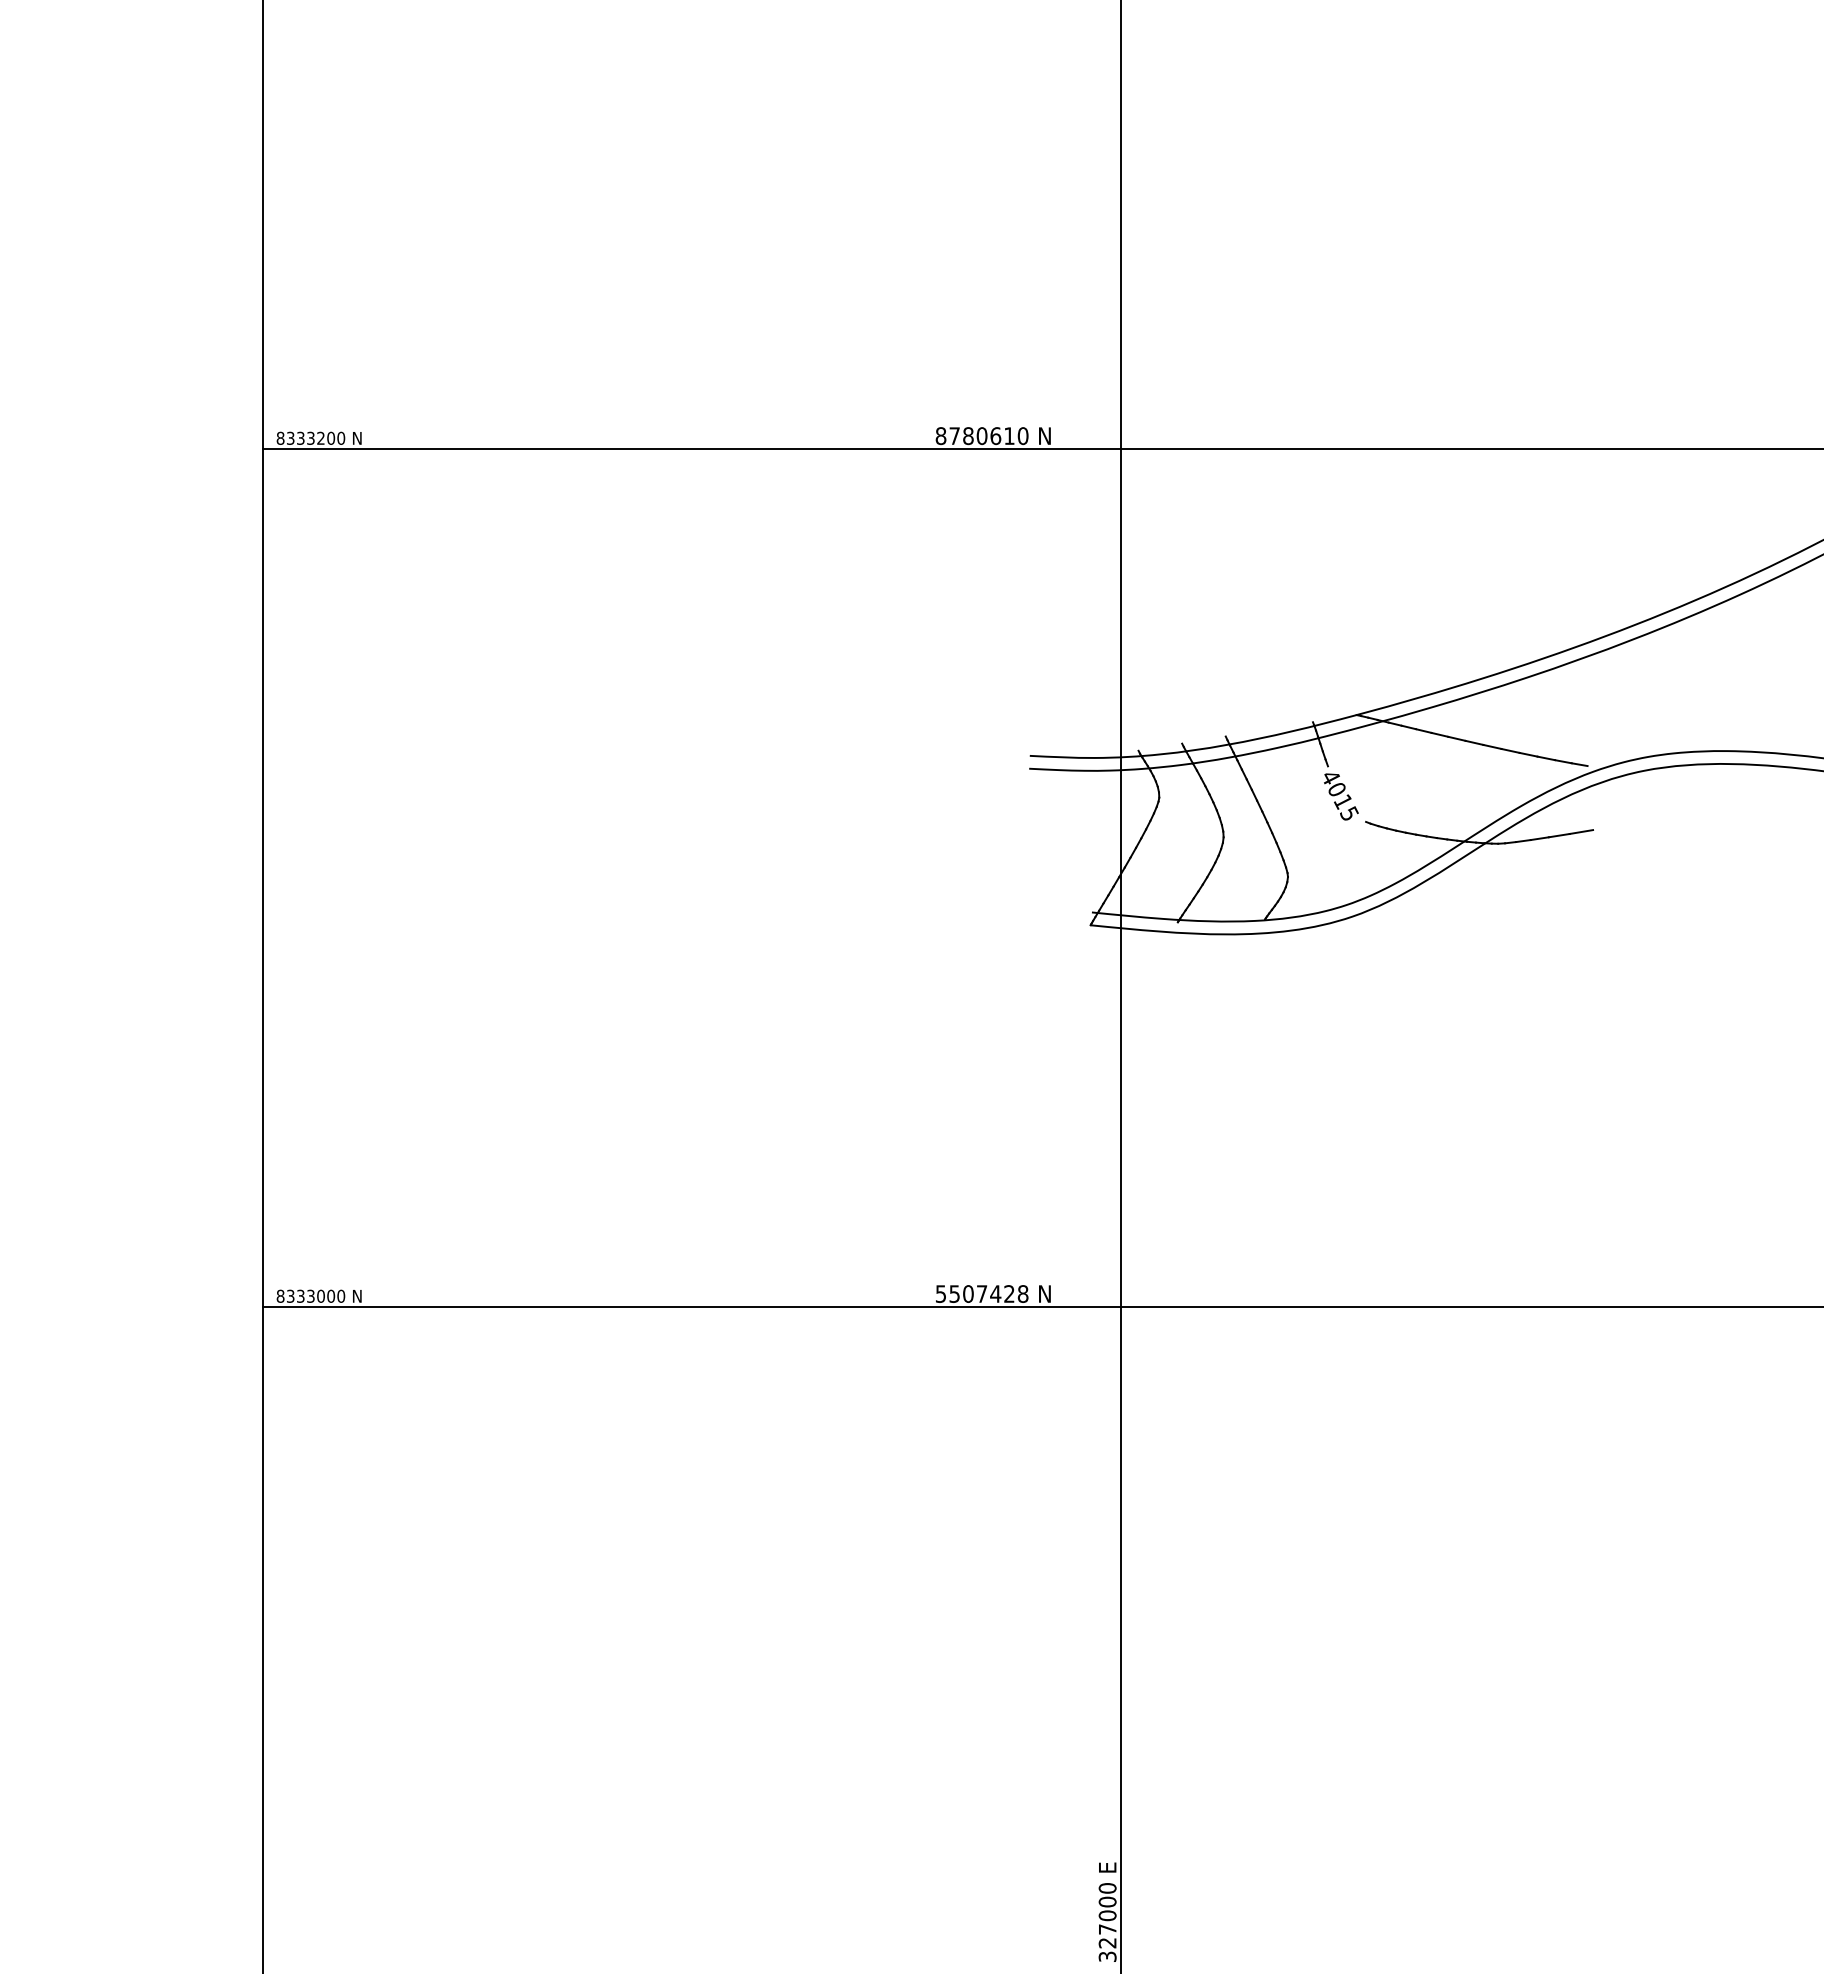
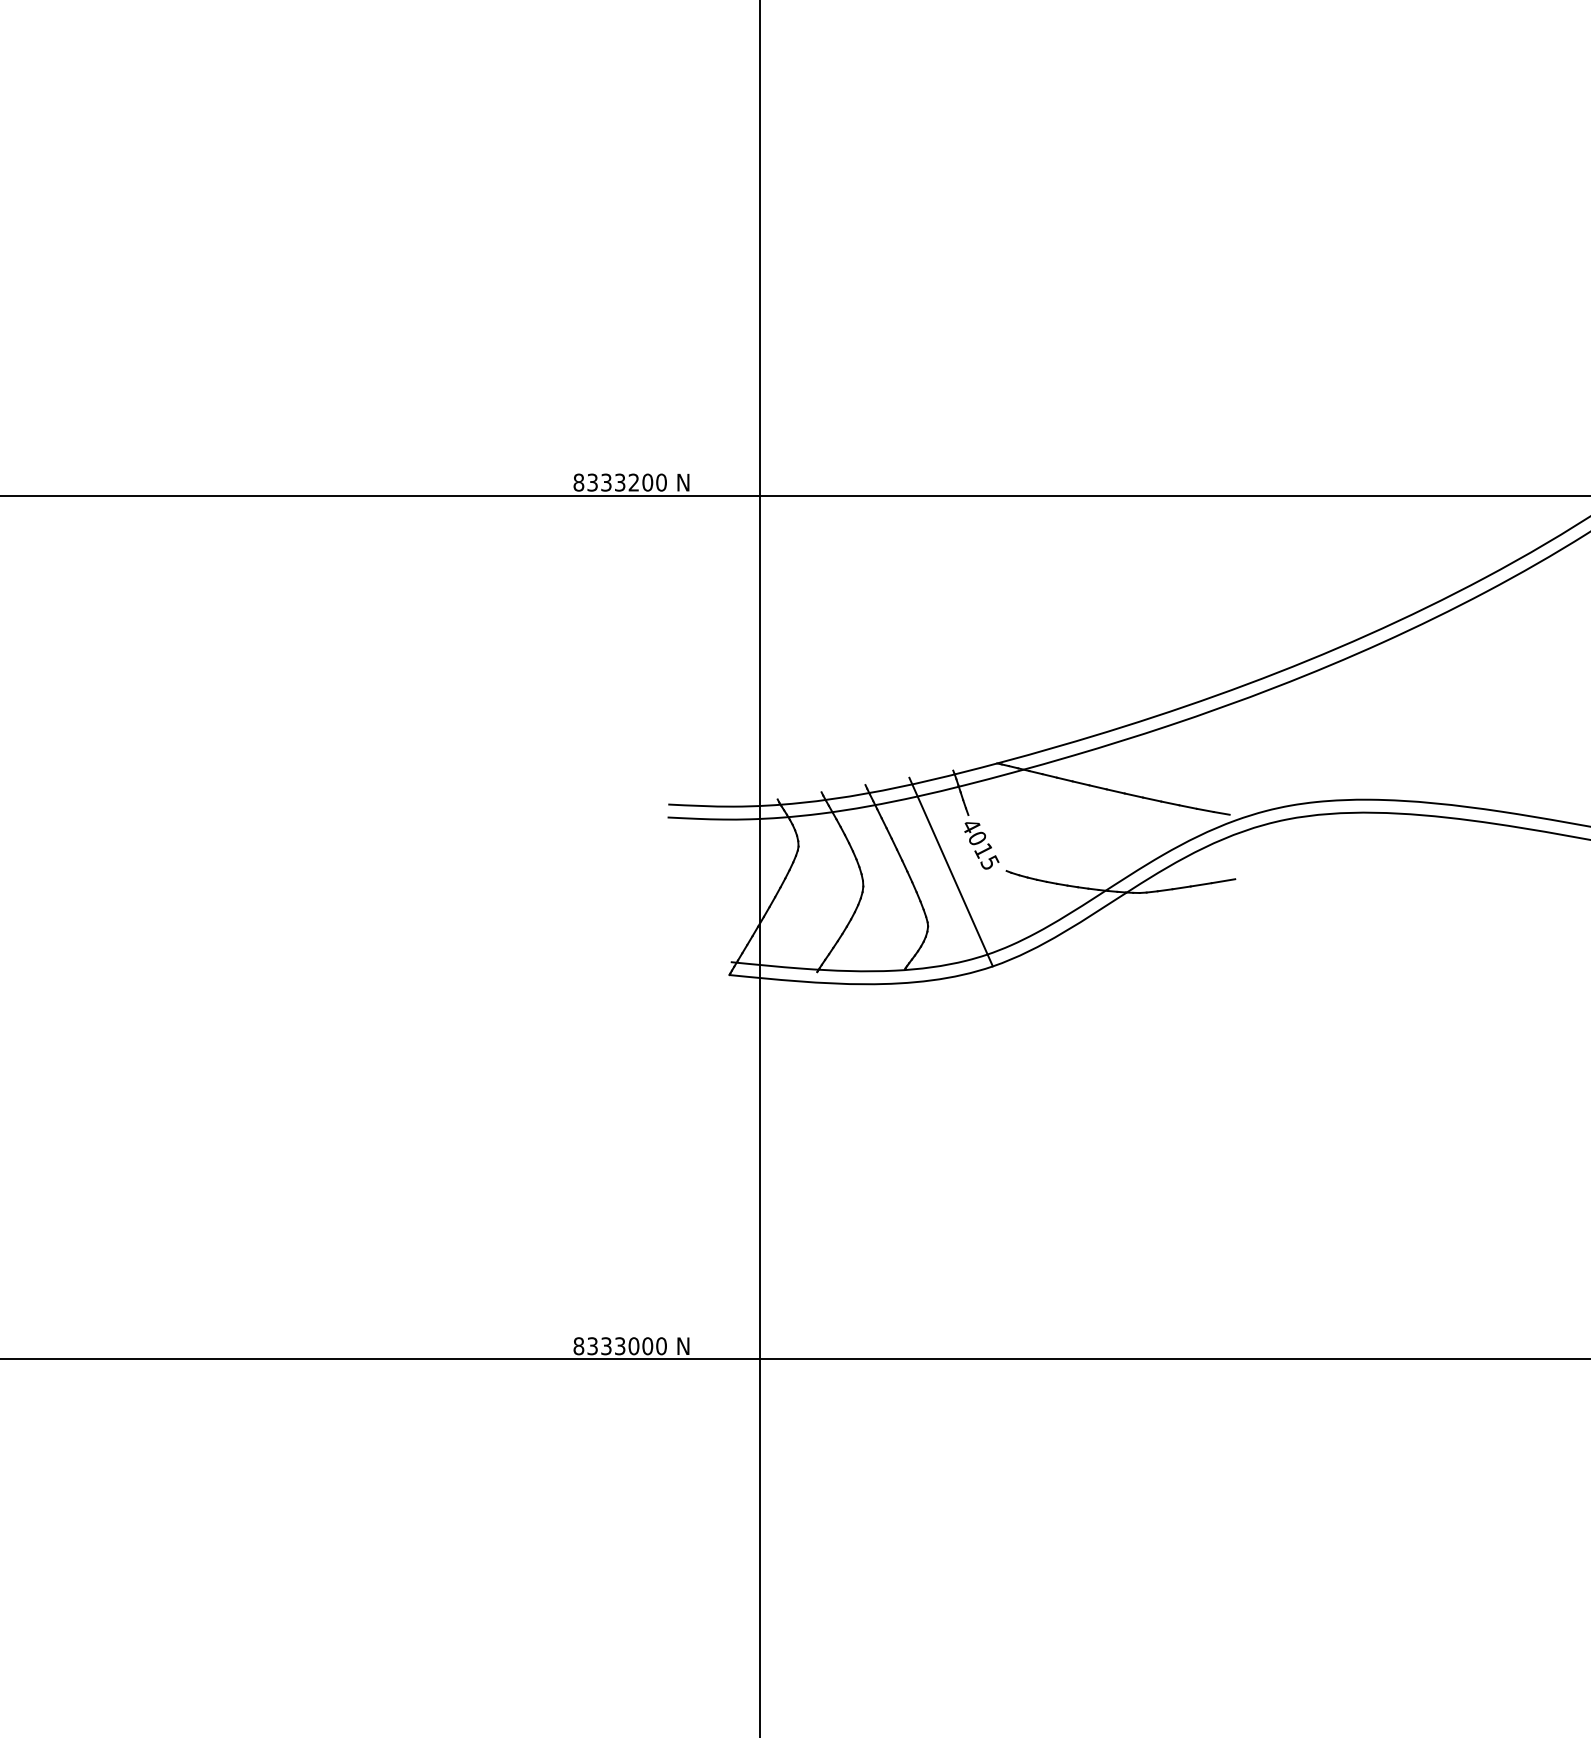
text: (981, 436) -> (619, 483), 8780610 -> 8333200
line: (1310, 822) -> (950, 871), added
text: (981, 1293) -> (619, 1345), 5507428 -> 8333000

